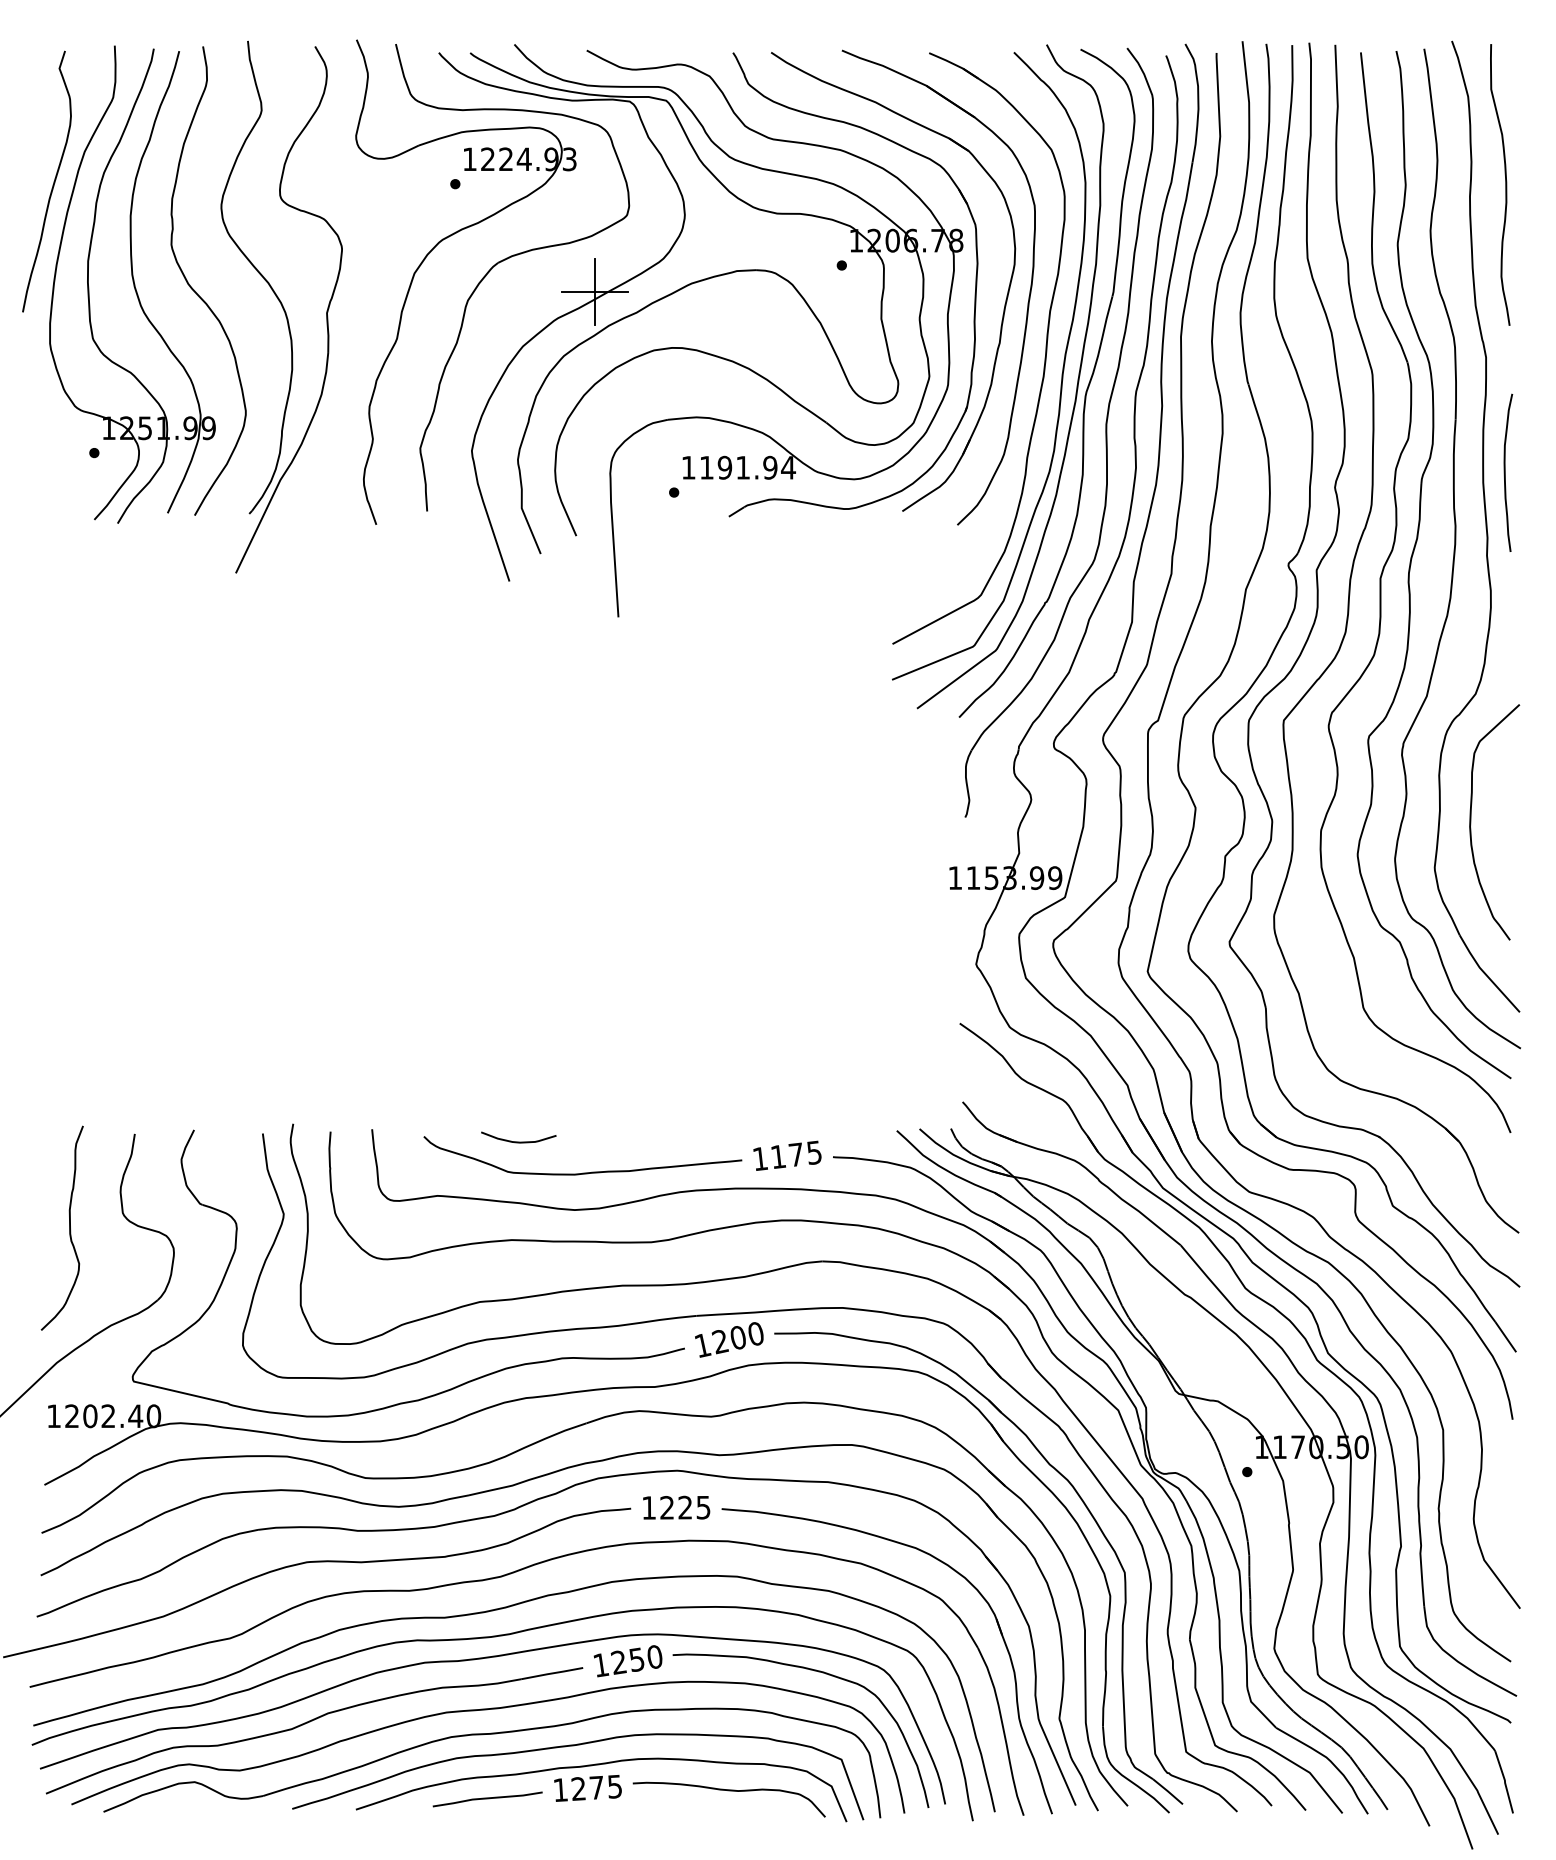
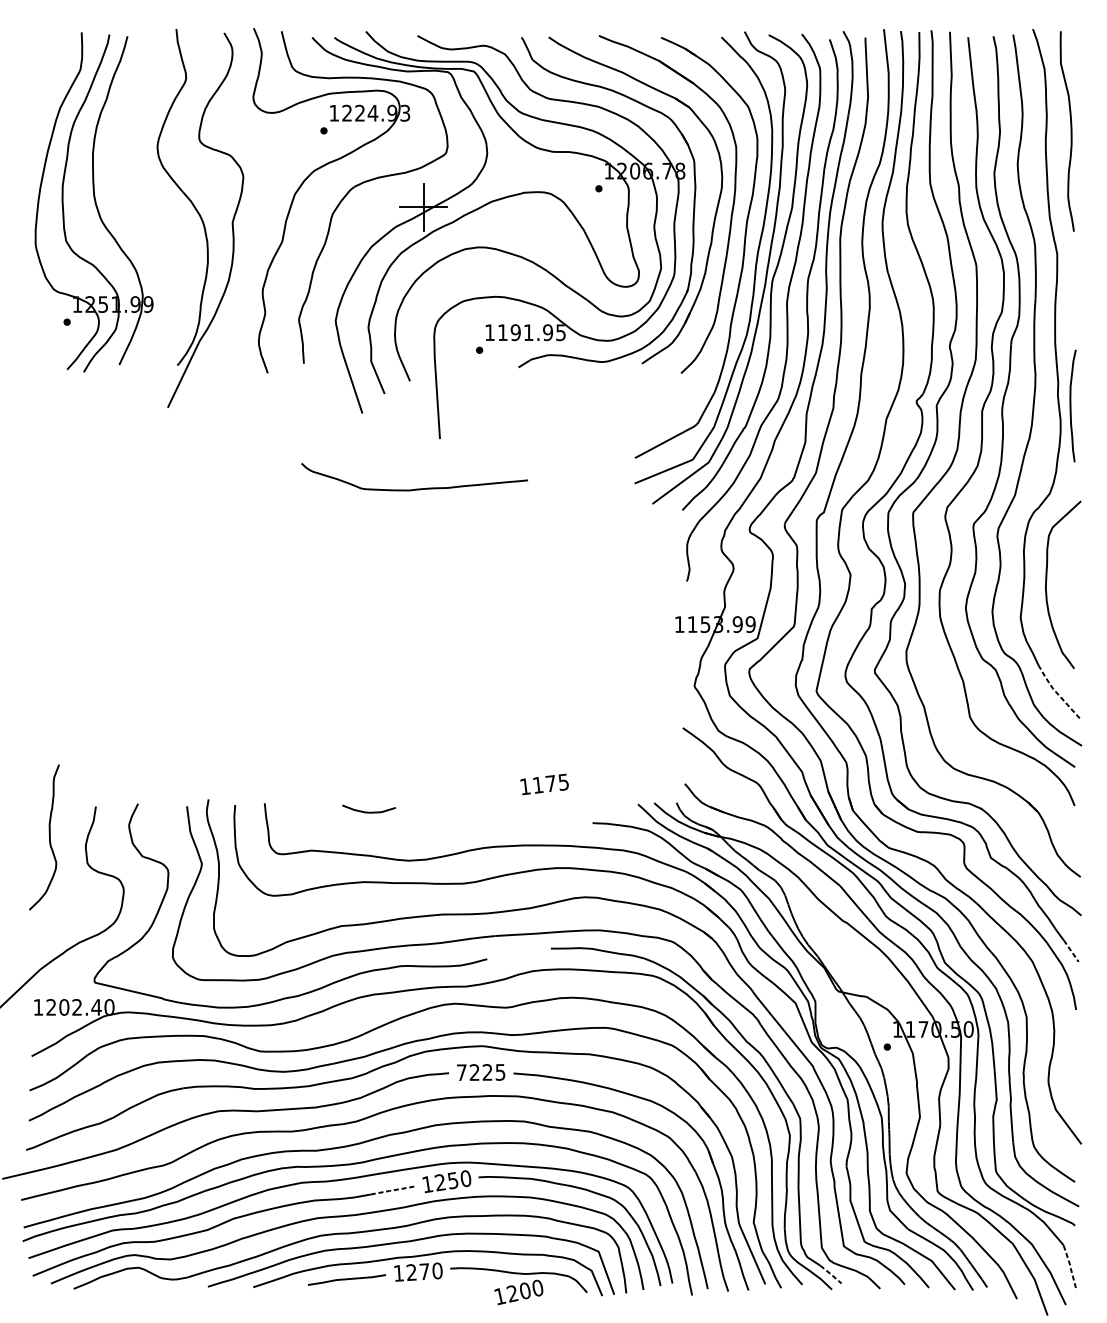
curve: (52, 184) -> (37, 131), removed
curve: (195, 290) -> (139, 206), removed
text: (788, 467) -> (560, 332), 1191.94 -> 1191.95
curve: (1505, 472) -> (1071, 405), moved
line: (1486, 975) -> (1057, 693), solid -> dashed
text: (787, 1155) -> (544, 784), moved
curve: (582, 1172) -> (414, 488), moved
curve: (69, 1227) -> (49, 836), moved
line: (1506, 1337) -> (1071, 951), solid -> dashed
text: (729, 1339) -> (518, 1292), moved
text: (648, 1507) -> (461, 1072), 1225 -> 7225
line: (552, 1673) -> (393, 1190), solid -> dashed
line: (1505, 1782) -> (1071, 1267), solid -> dashed
text: (614, 1786) -> (437, 1270), 1275 -> 1270
line: (1168, 1791) -> (831, 1274), solid -> dashed

